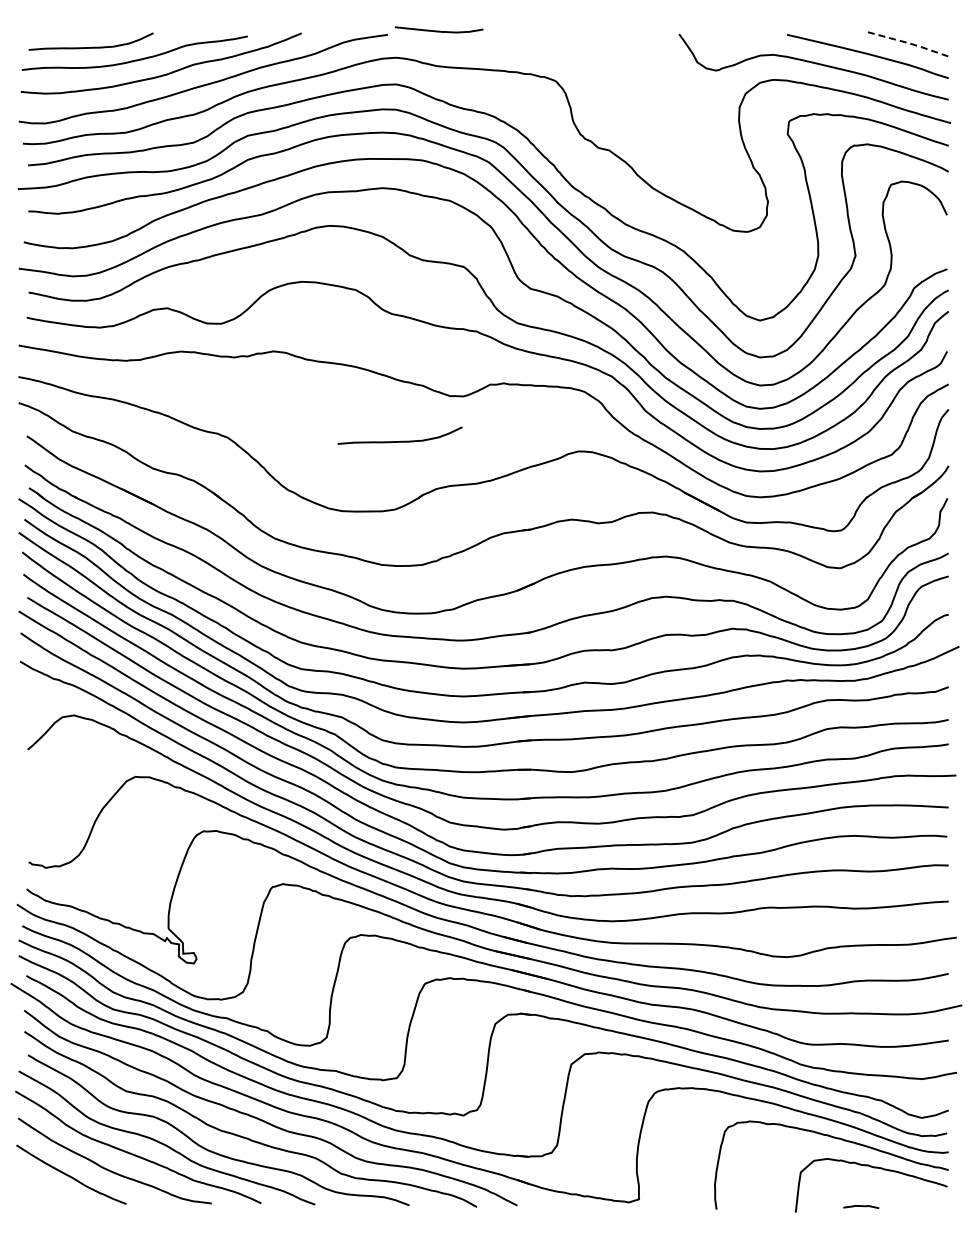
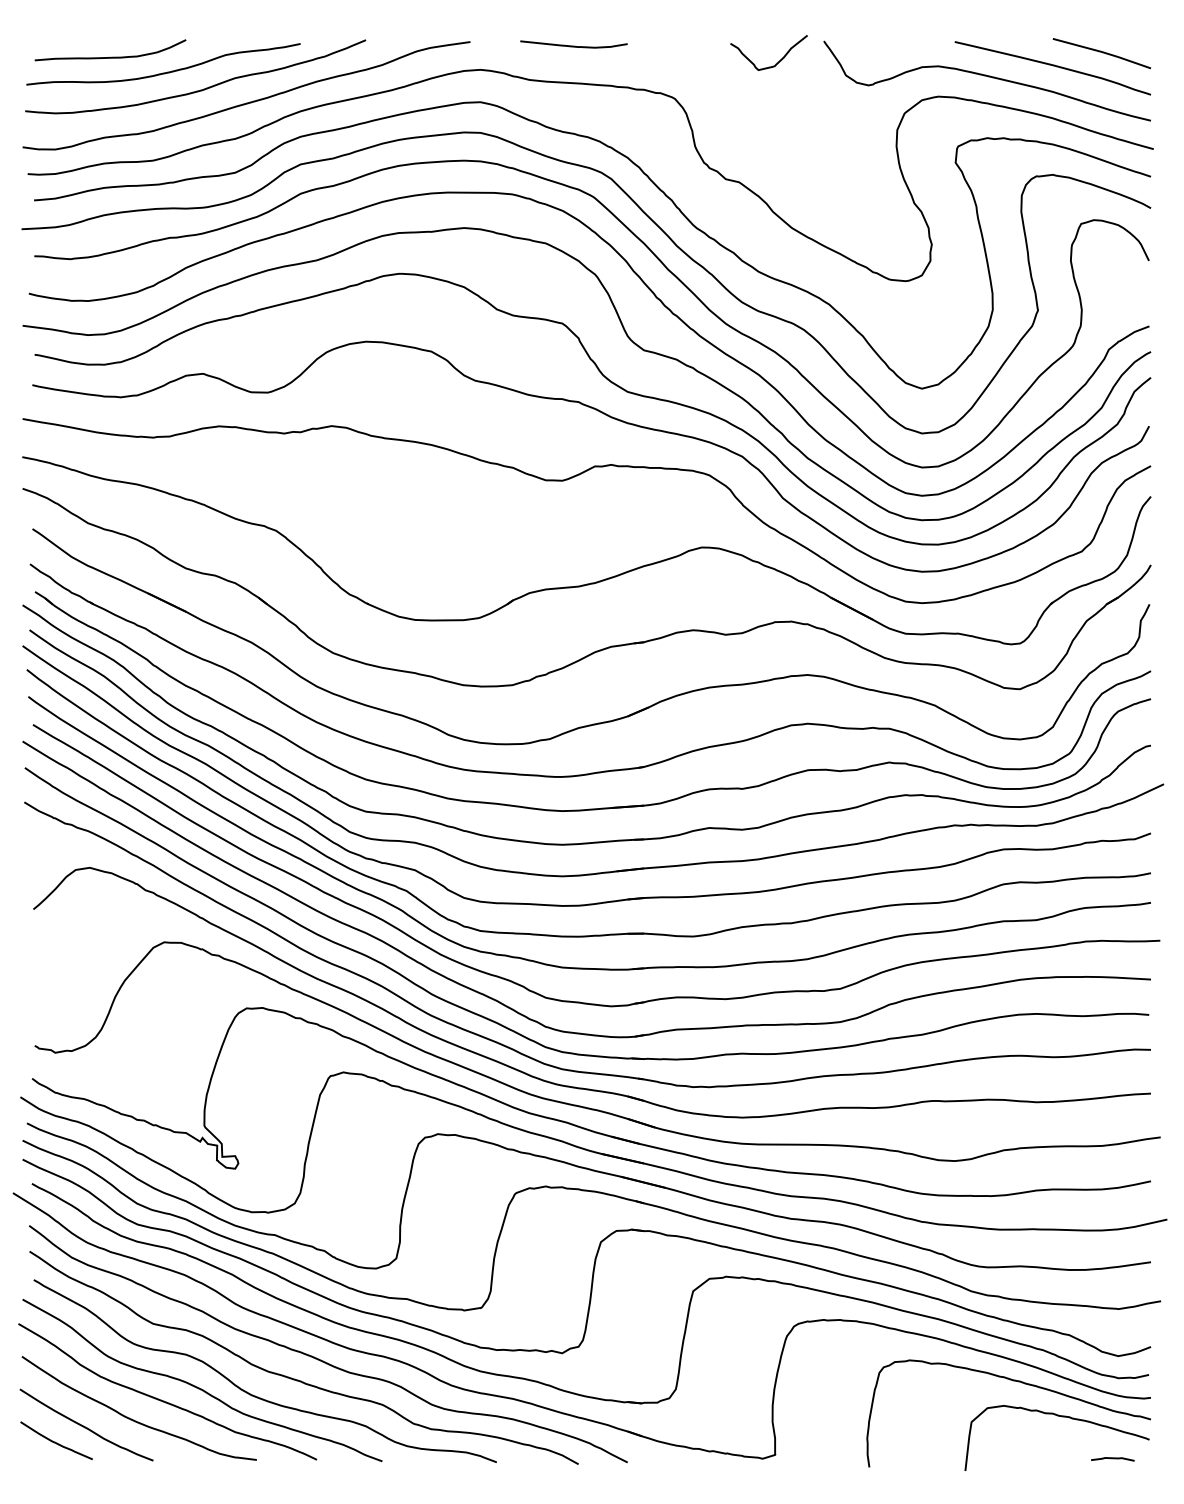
curve: (438, 30) -> (573, 45), moved
line: (909, 43) -> (1103, 52), dashed -> solid
curve: (641, 50) -> (778, 61), added
curve: (401, 440) -> (487, 534), removed
curve: (46, 1188) -> (56, 1441), added
line: (861, 1206) -> (1113, 1458), moved

